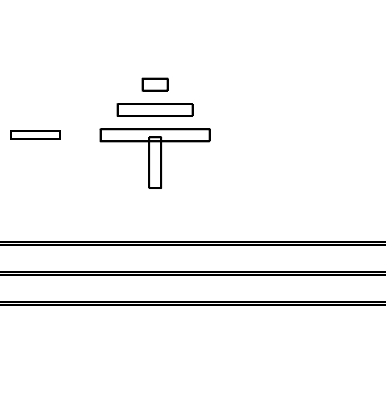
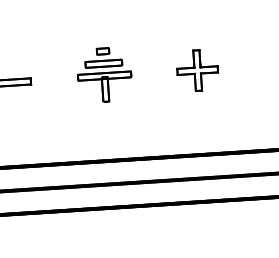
part: (154, 133) -> (104, 75), size x0.62
part: (273, 134) -> (197, 70), added

